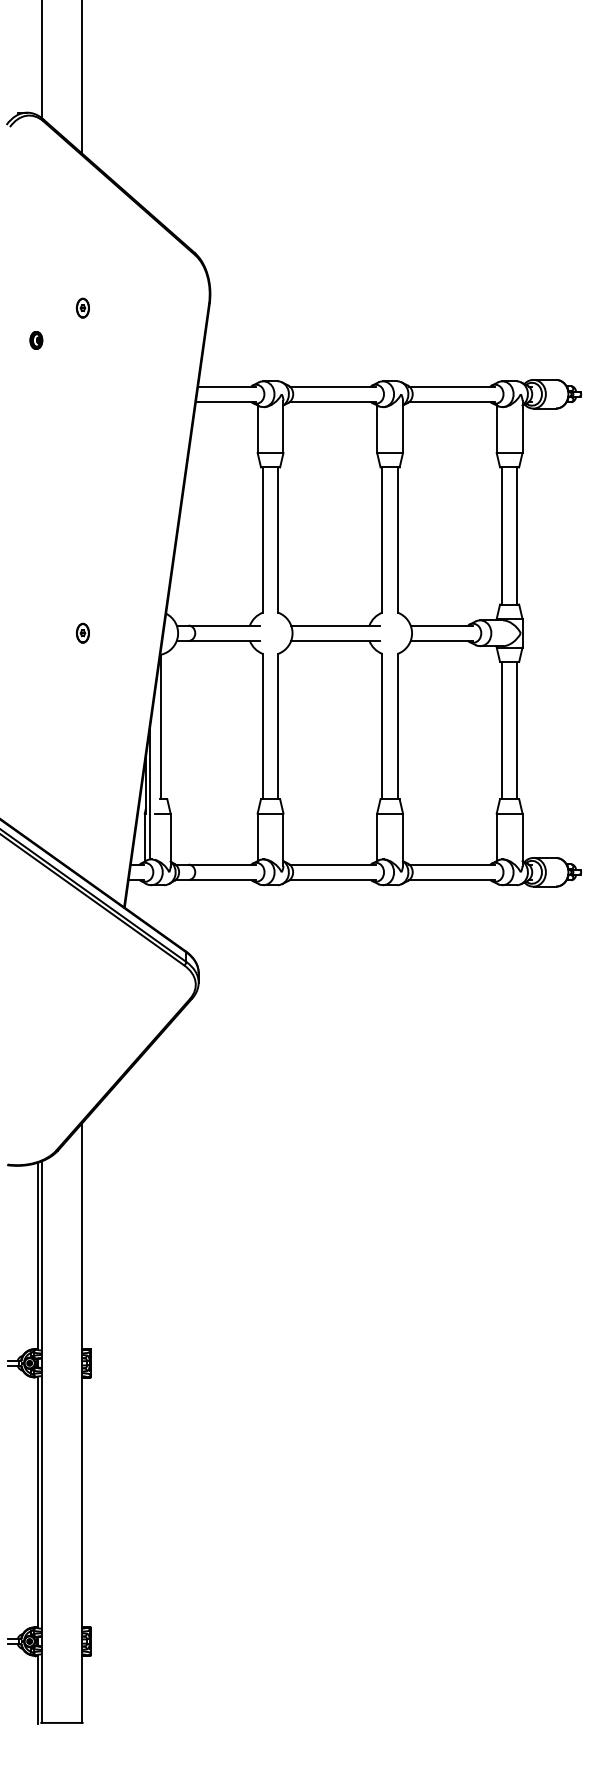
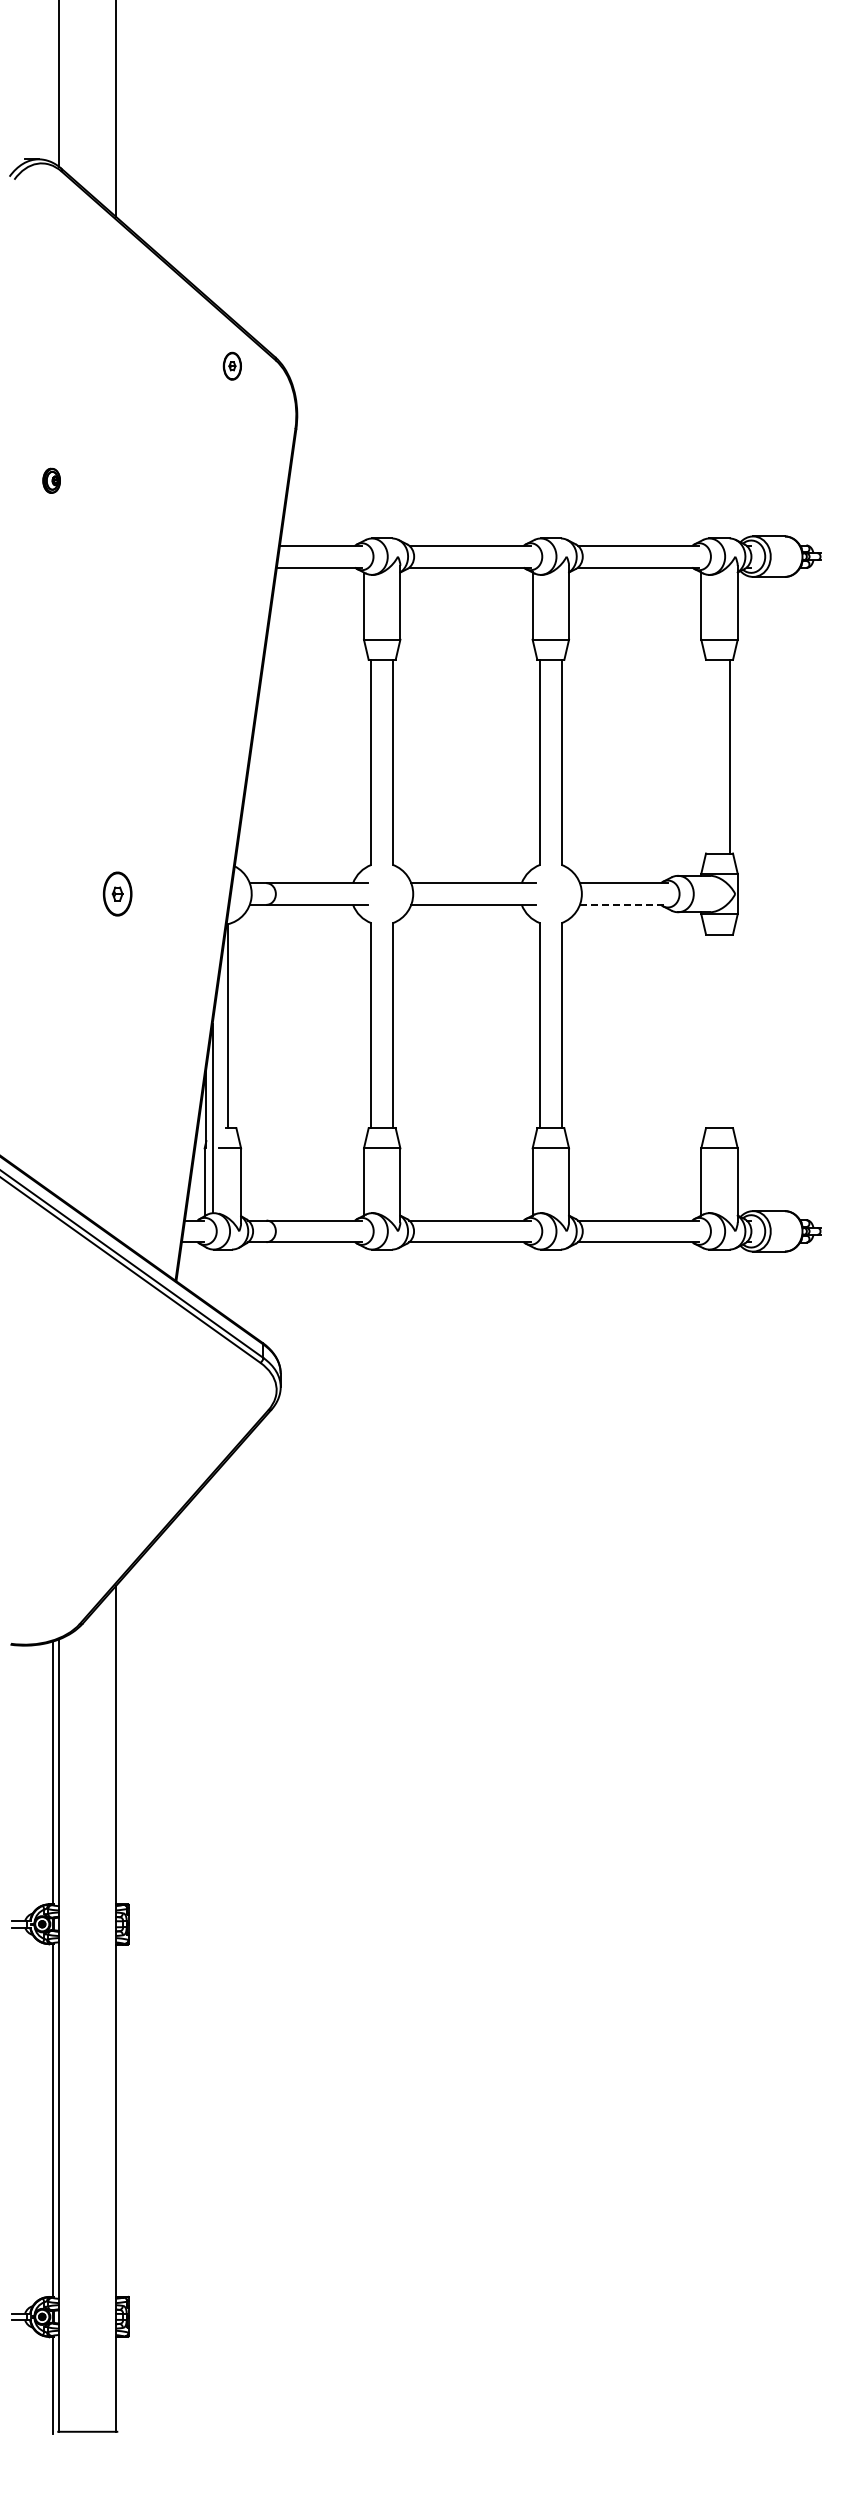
part: (82, 307) -> (231, 365), moved
line: (501, 535) -> (708, 756), removed
part: (82, 632) -> (116, 893), size x1.6
line: (441, 640) -> (623, 904), solid -> dashed
line: (501, 730) -> (708, 1031), removed
line: (517, 730) -> (730, 1031), removed

